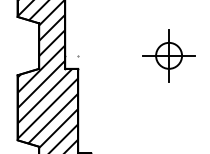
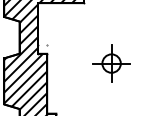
part: (168, 55) -> (111, 63), moved

